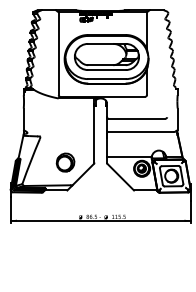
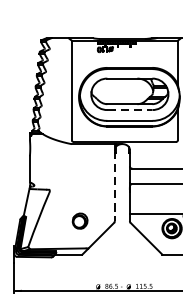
line: (106, 70) -> (129, 110), solid -> dashed
line: (94, 133) -> (114, 186), solid -> dashed
part: (65, 162) -> (80, 221), size x0.7

